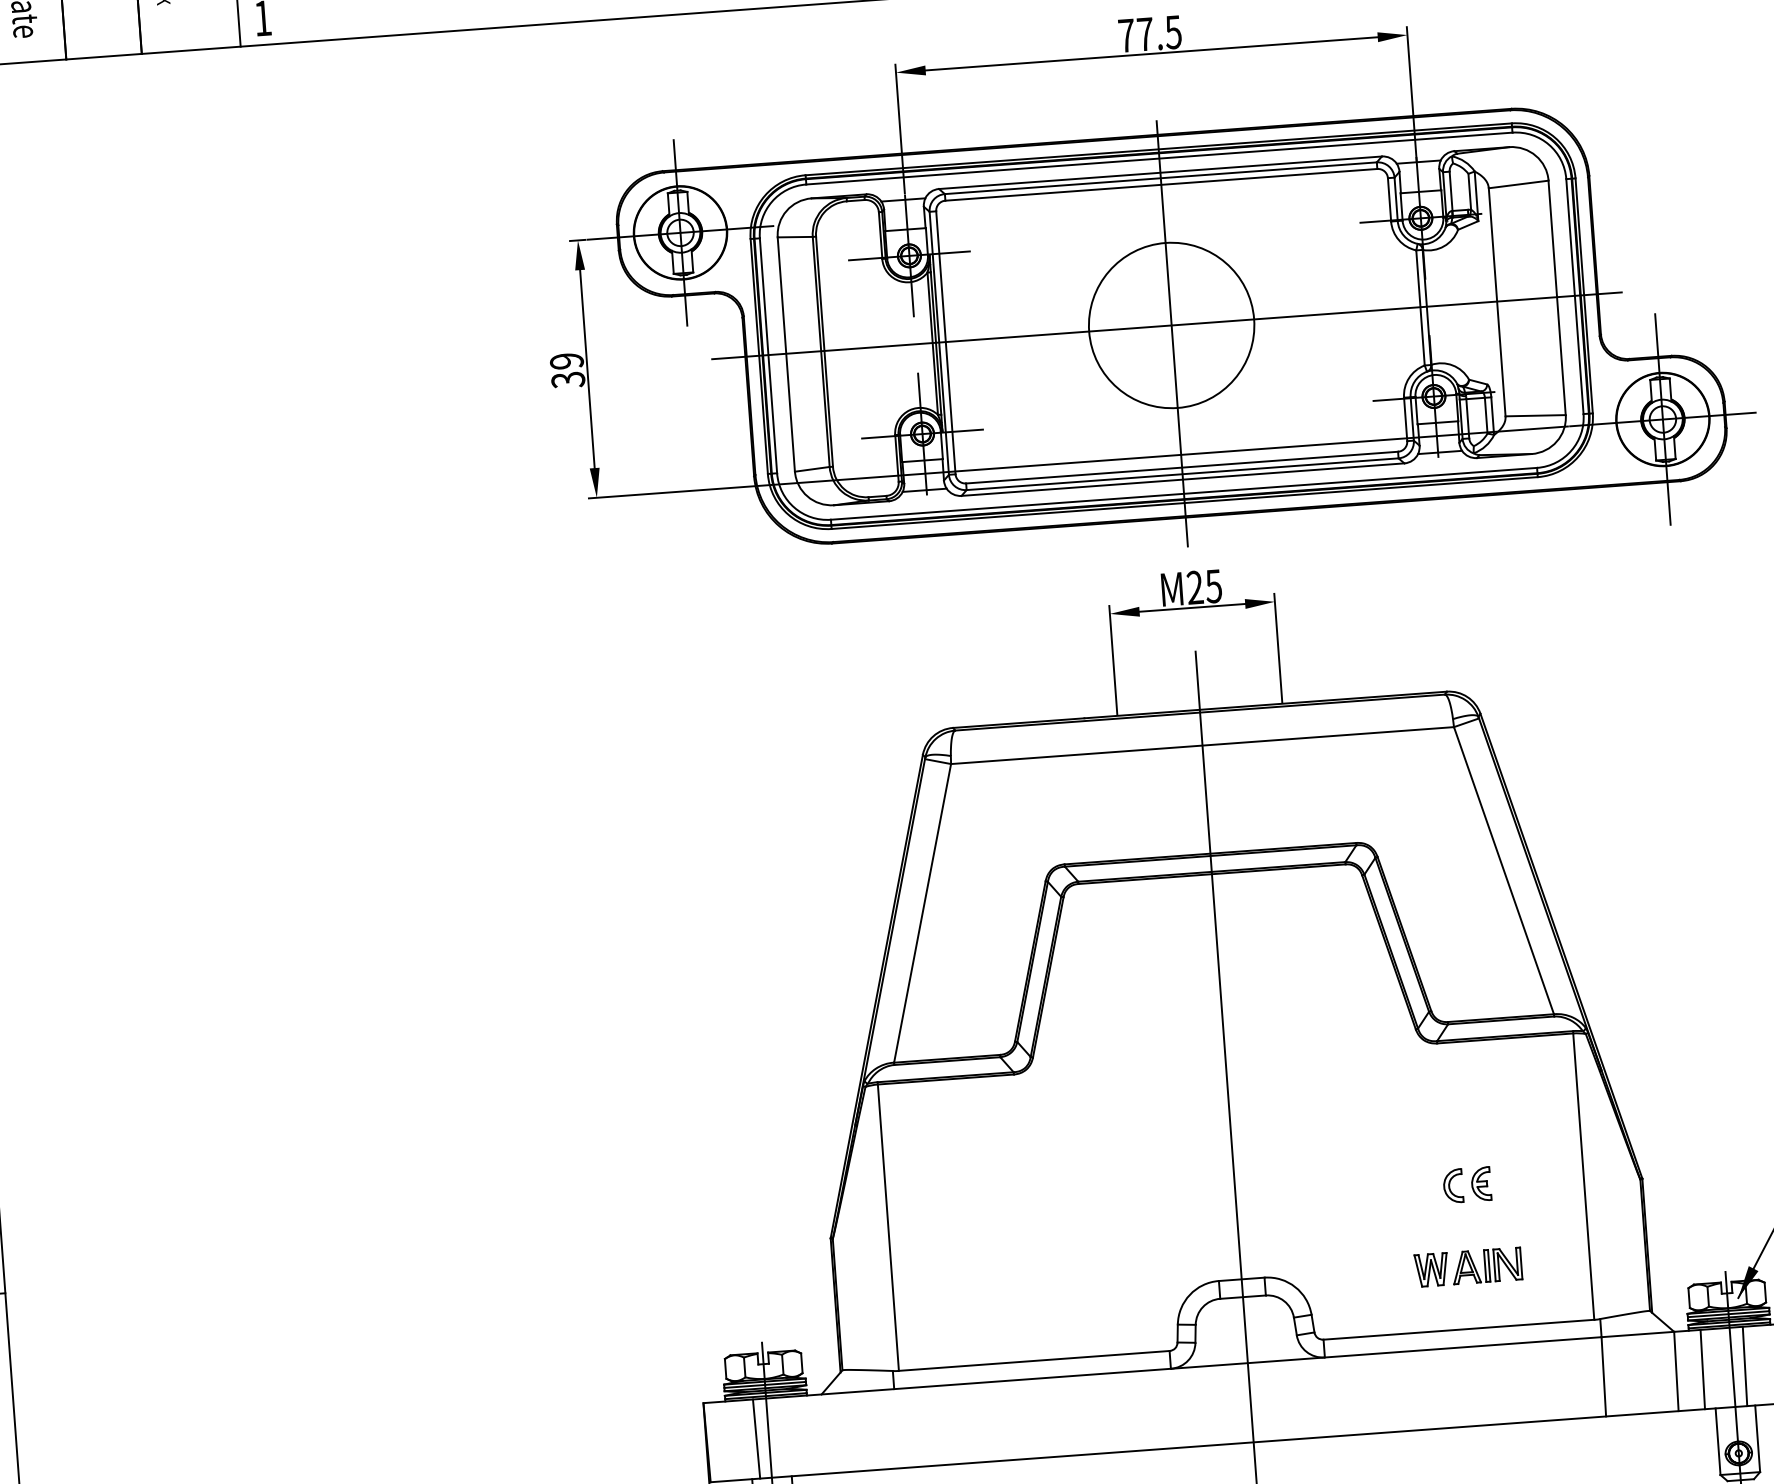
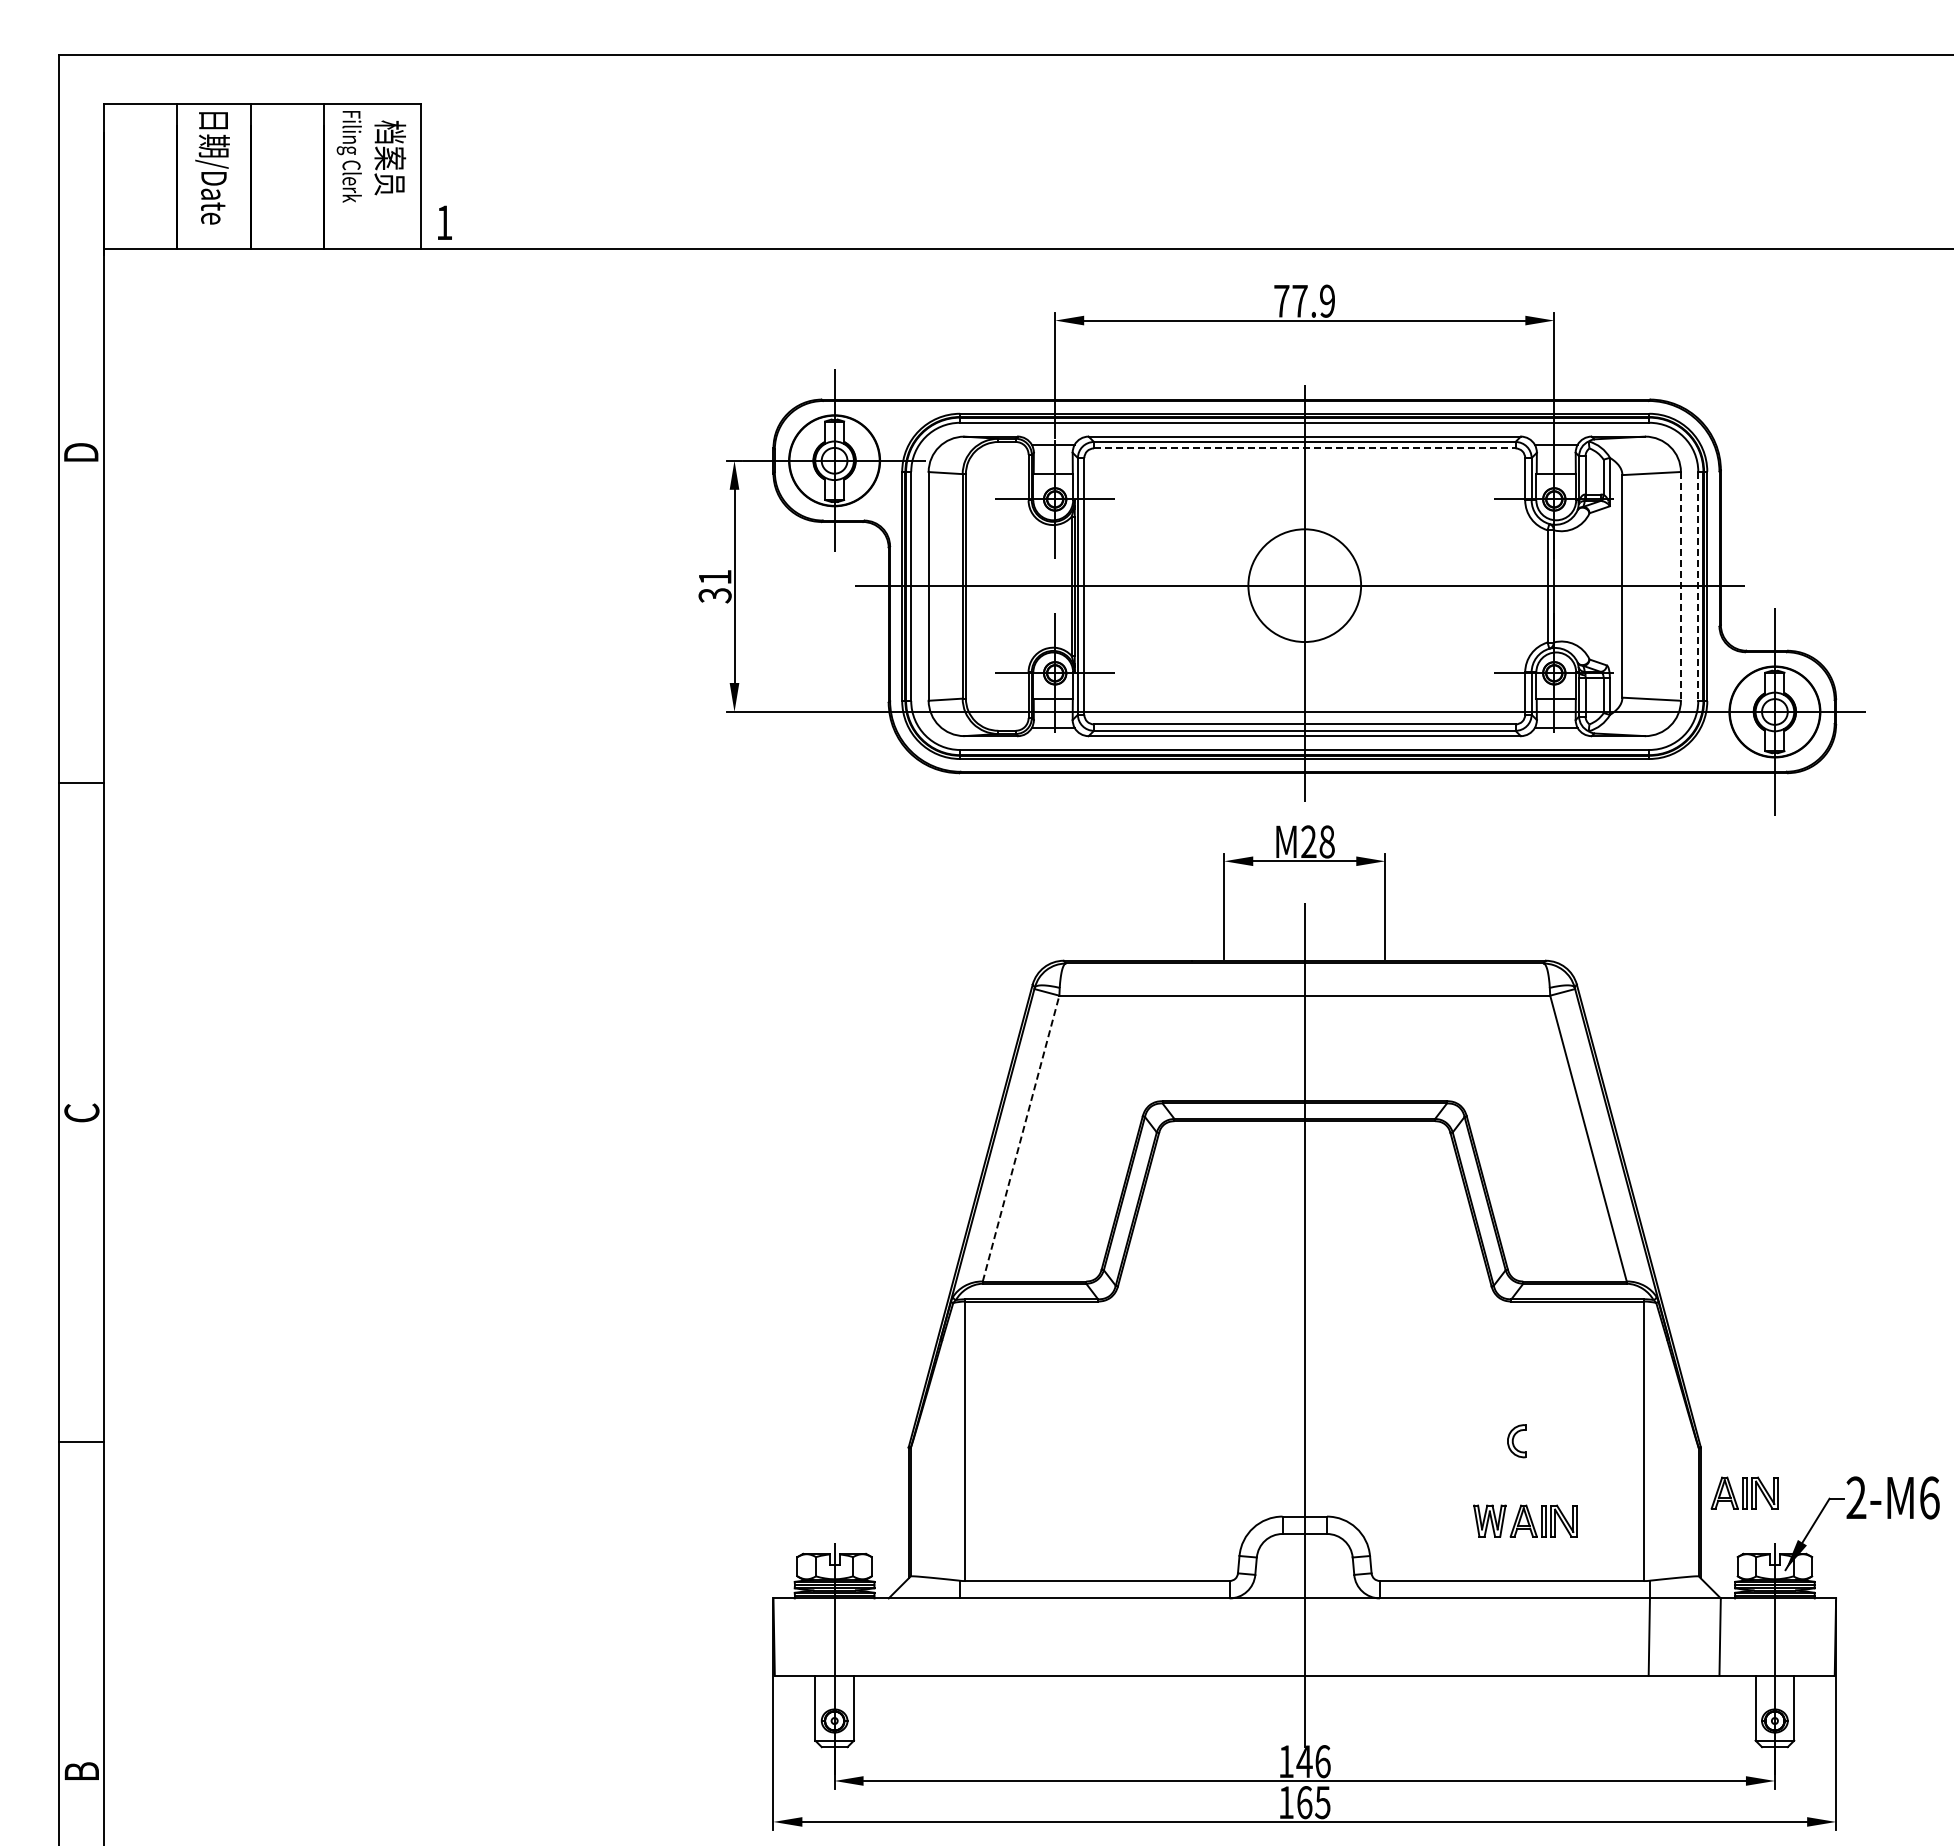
text: (1172, 31) -> (1326, 300), 77.5 -> 77.9
line: (1161, 184) -> (1304, 448), solid -> dashed
line: (1575, 296) -> (1698, 586), solid -> dashed
line: (1556, 298) -> (1680, 586), solid -> dashed
circle: (1171, 325) -> (1304, 585), size x0.7
text: (566, 360) -> (714, 576), 39 -> 31
text: (1213, 585) -> (1326, 841), M25 -> M28
line: (923, 913) -> (1021, 1138), solid -> dashed
part: (1480, 1184) -> (1543, 1441), removed
part: (1690, 1221) -> (1744, 1492), added
line: (1744, 1365) -> (1786, 1636), removed
line: (1702, 1369) -> (1745, 1636), removed
line: (756, 1438) -> (822, 1636), removed

